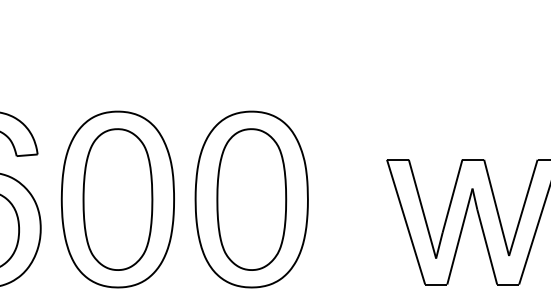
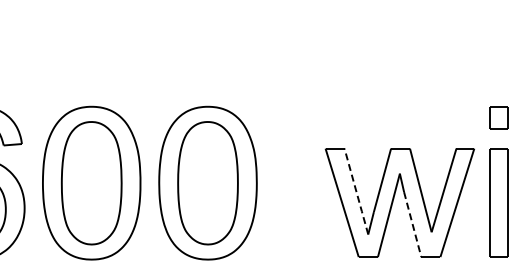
line: (422, 209) -> (356, 191), solid -> dashed
line: (487, 247) -> (412, 224), solid -> dashed

